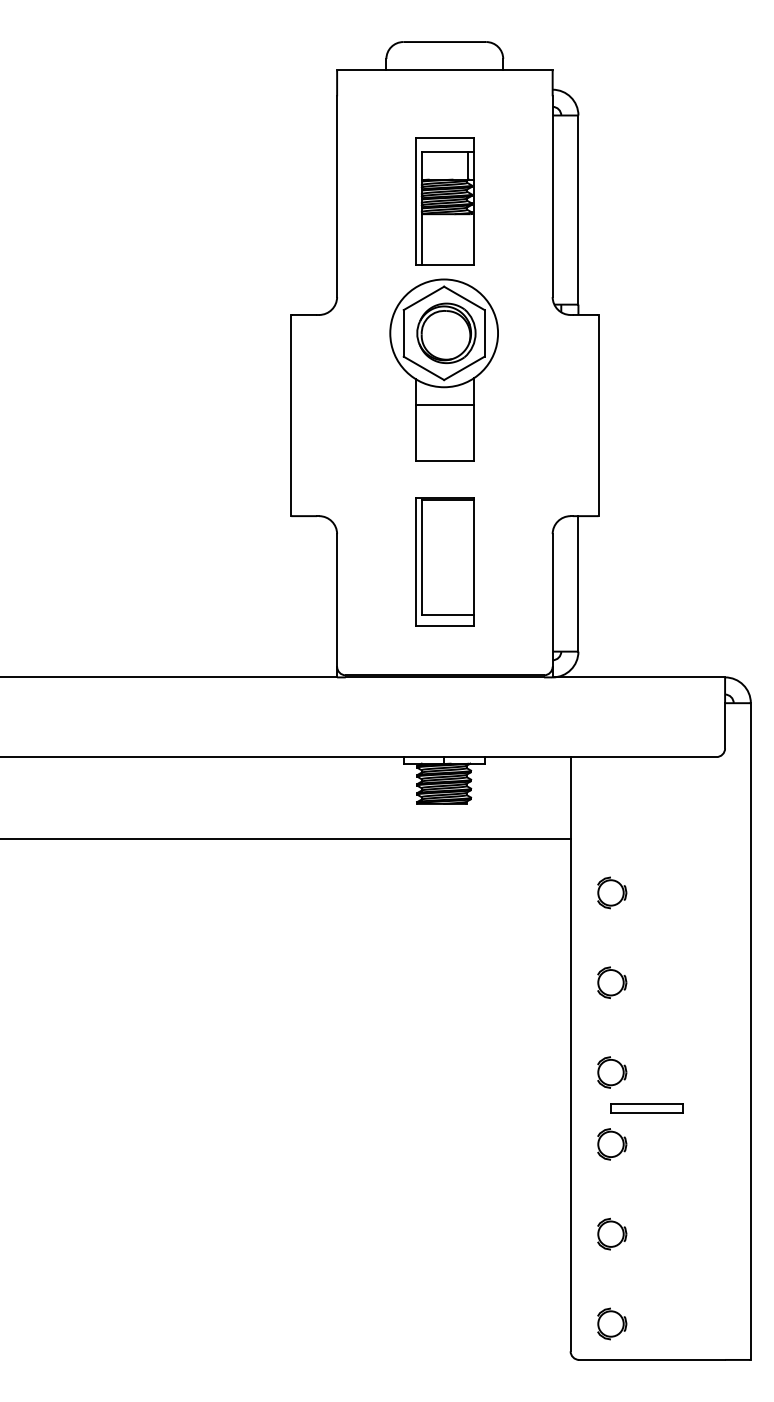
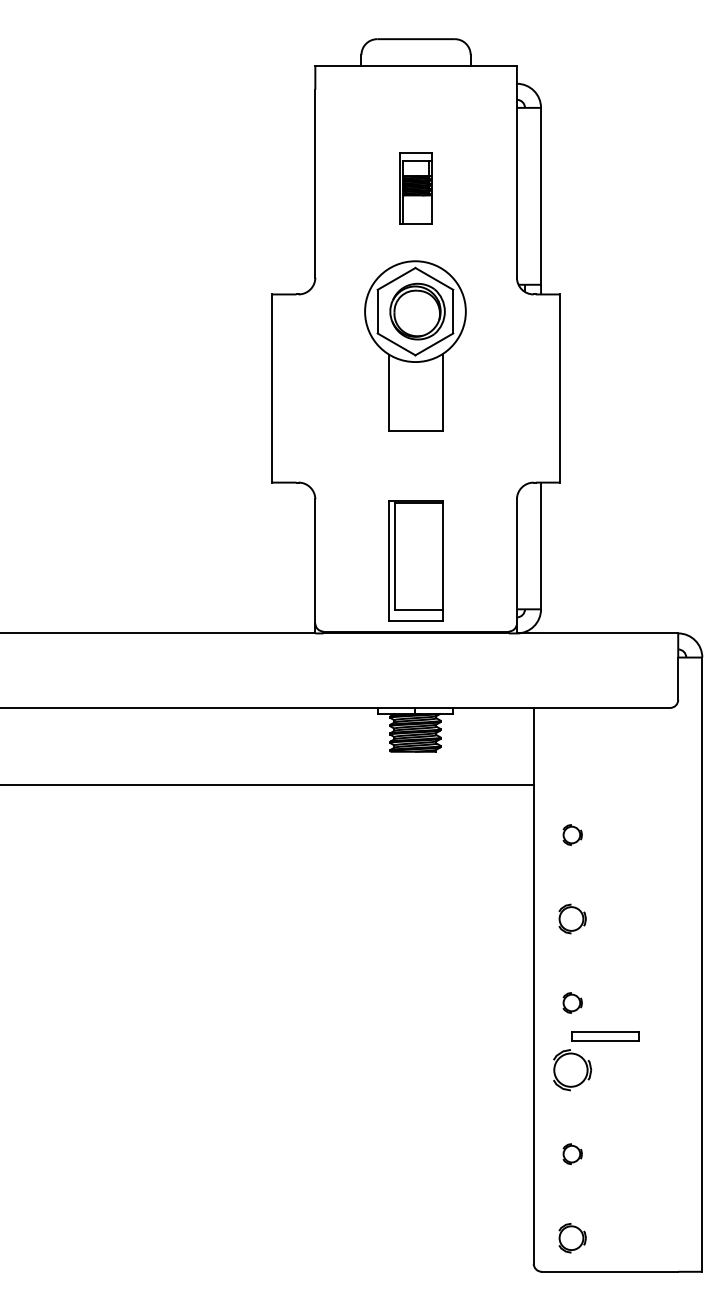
part: (444, 201) -> (415, 188), size x0.6
line: (444, 405) -> (415, 379), removed
part: (444, 561) -> (415, 560), moved
part: (612, 892) -> (572, 834), size x0.7
part: (612, 1072) -> (572, 1002), size x0.7
part: (612, 1144) -> (572, 1070), size x1.4
part: (612, 1233) -> (572, 1153), size x0.7

